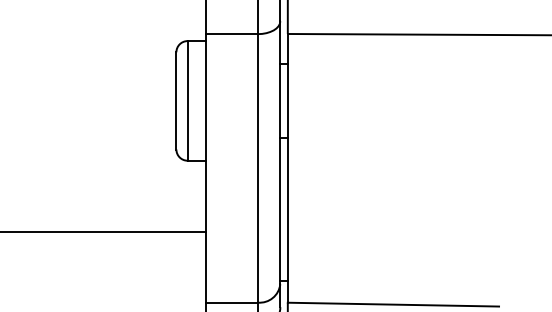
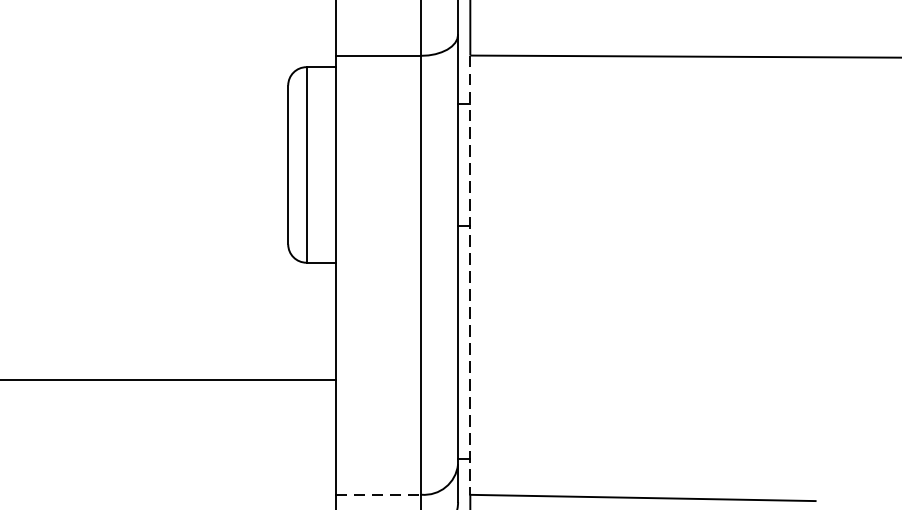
line: (287, 168) -> (469, 275), solid -> dashed
line: (232, 302) -> (379, 494), solid -> dashed

